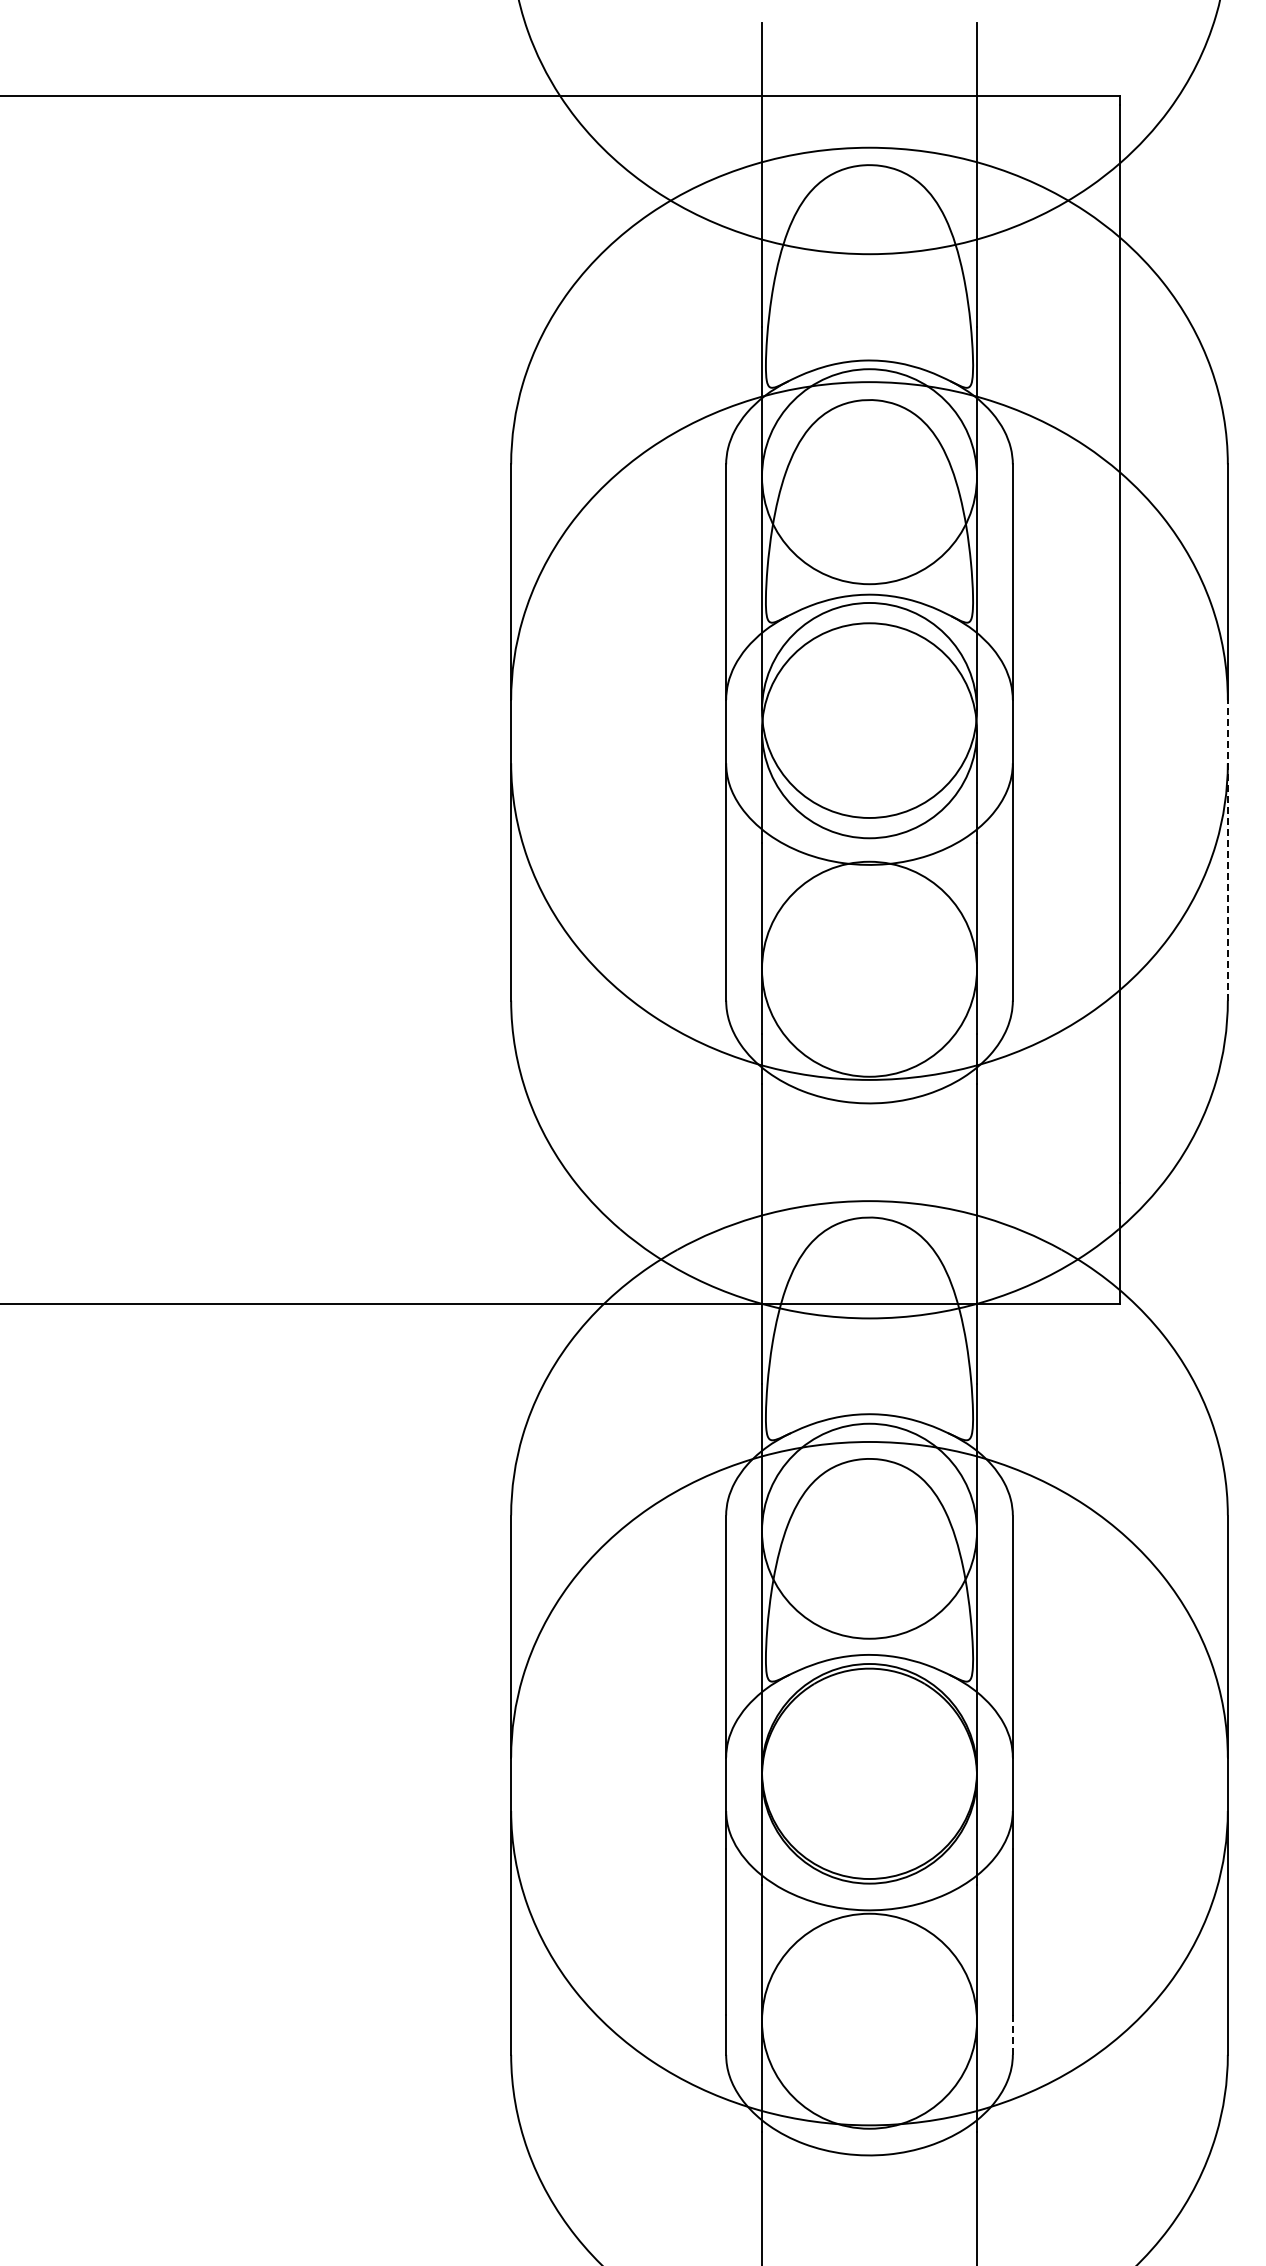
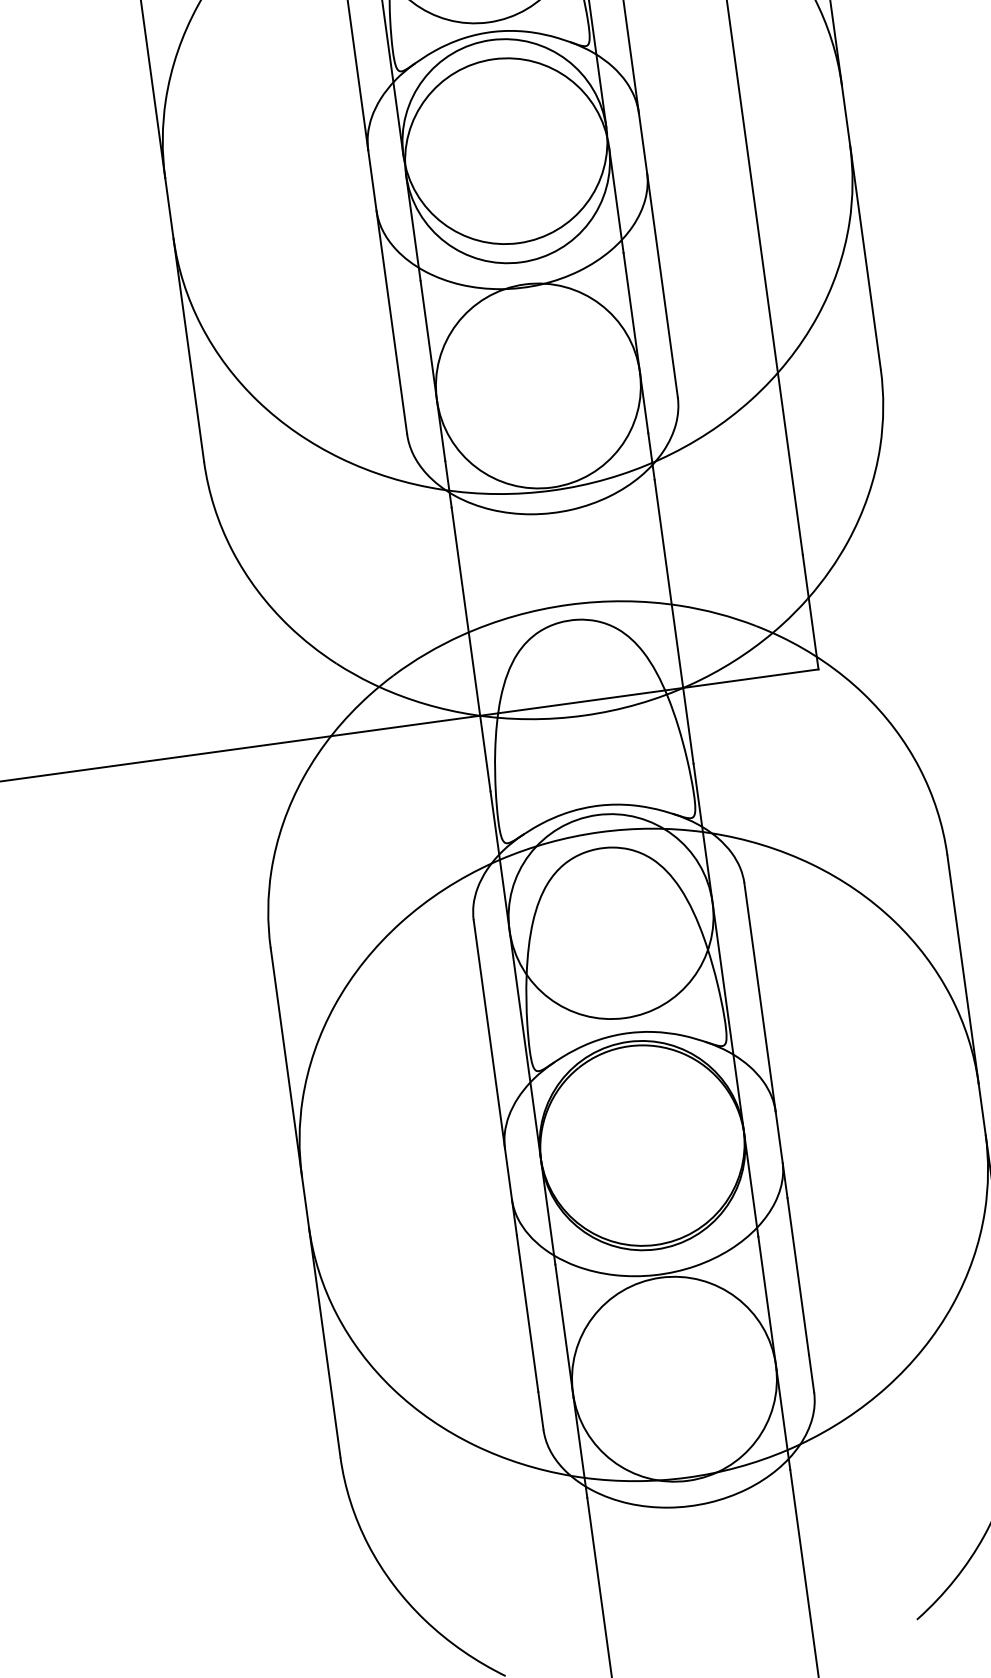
line: (1227, 849) -> (860, 226), dashed -> solid
line: (1012, 2034) -> (811, 1373), dashed -> solid

